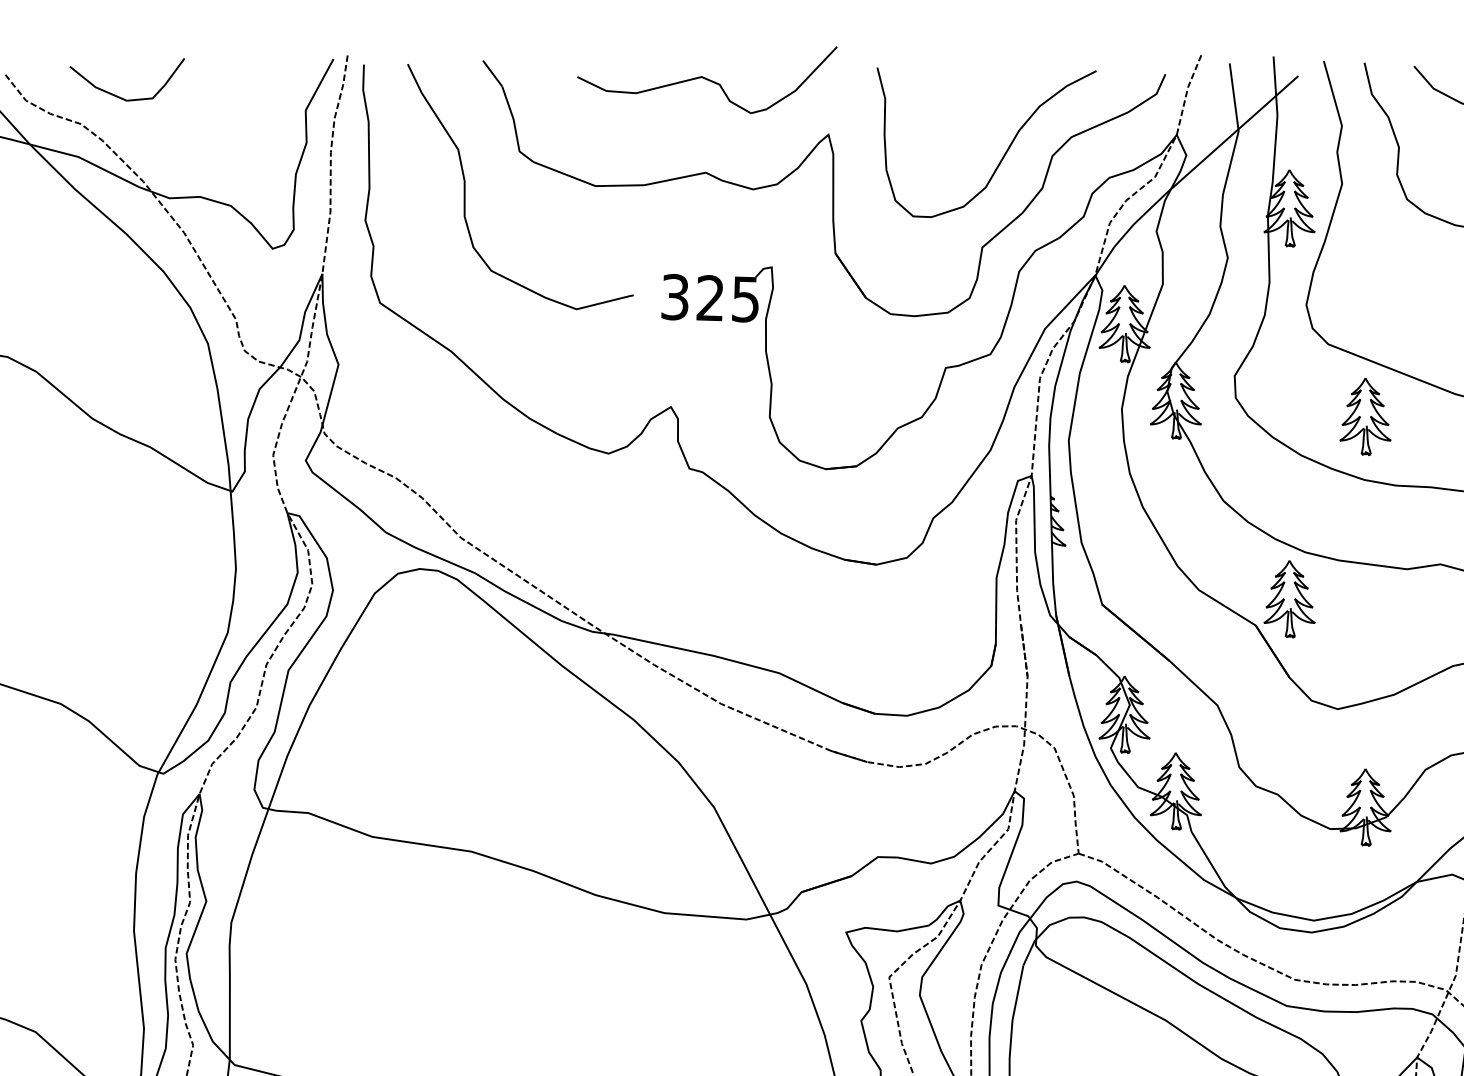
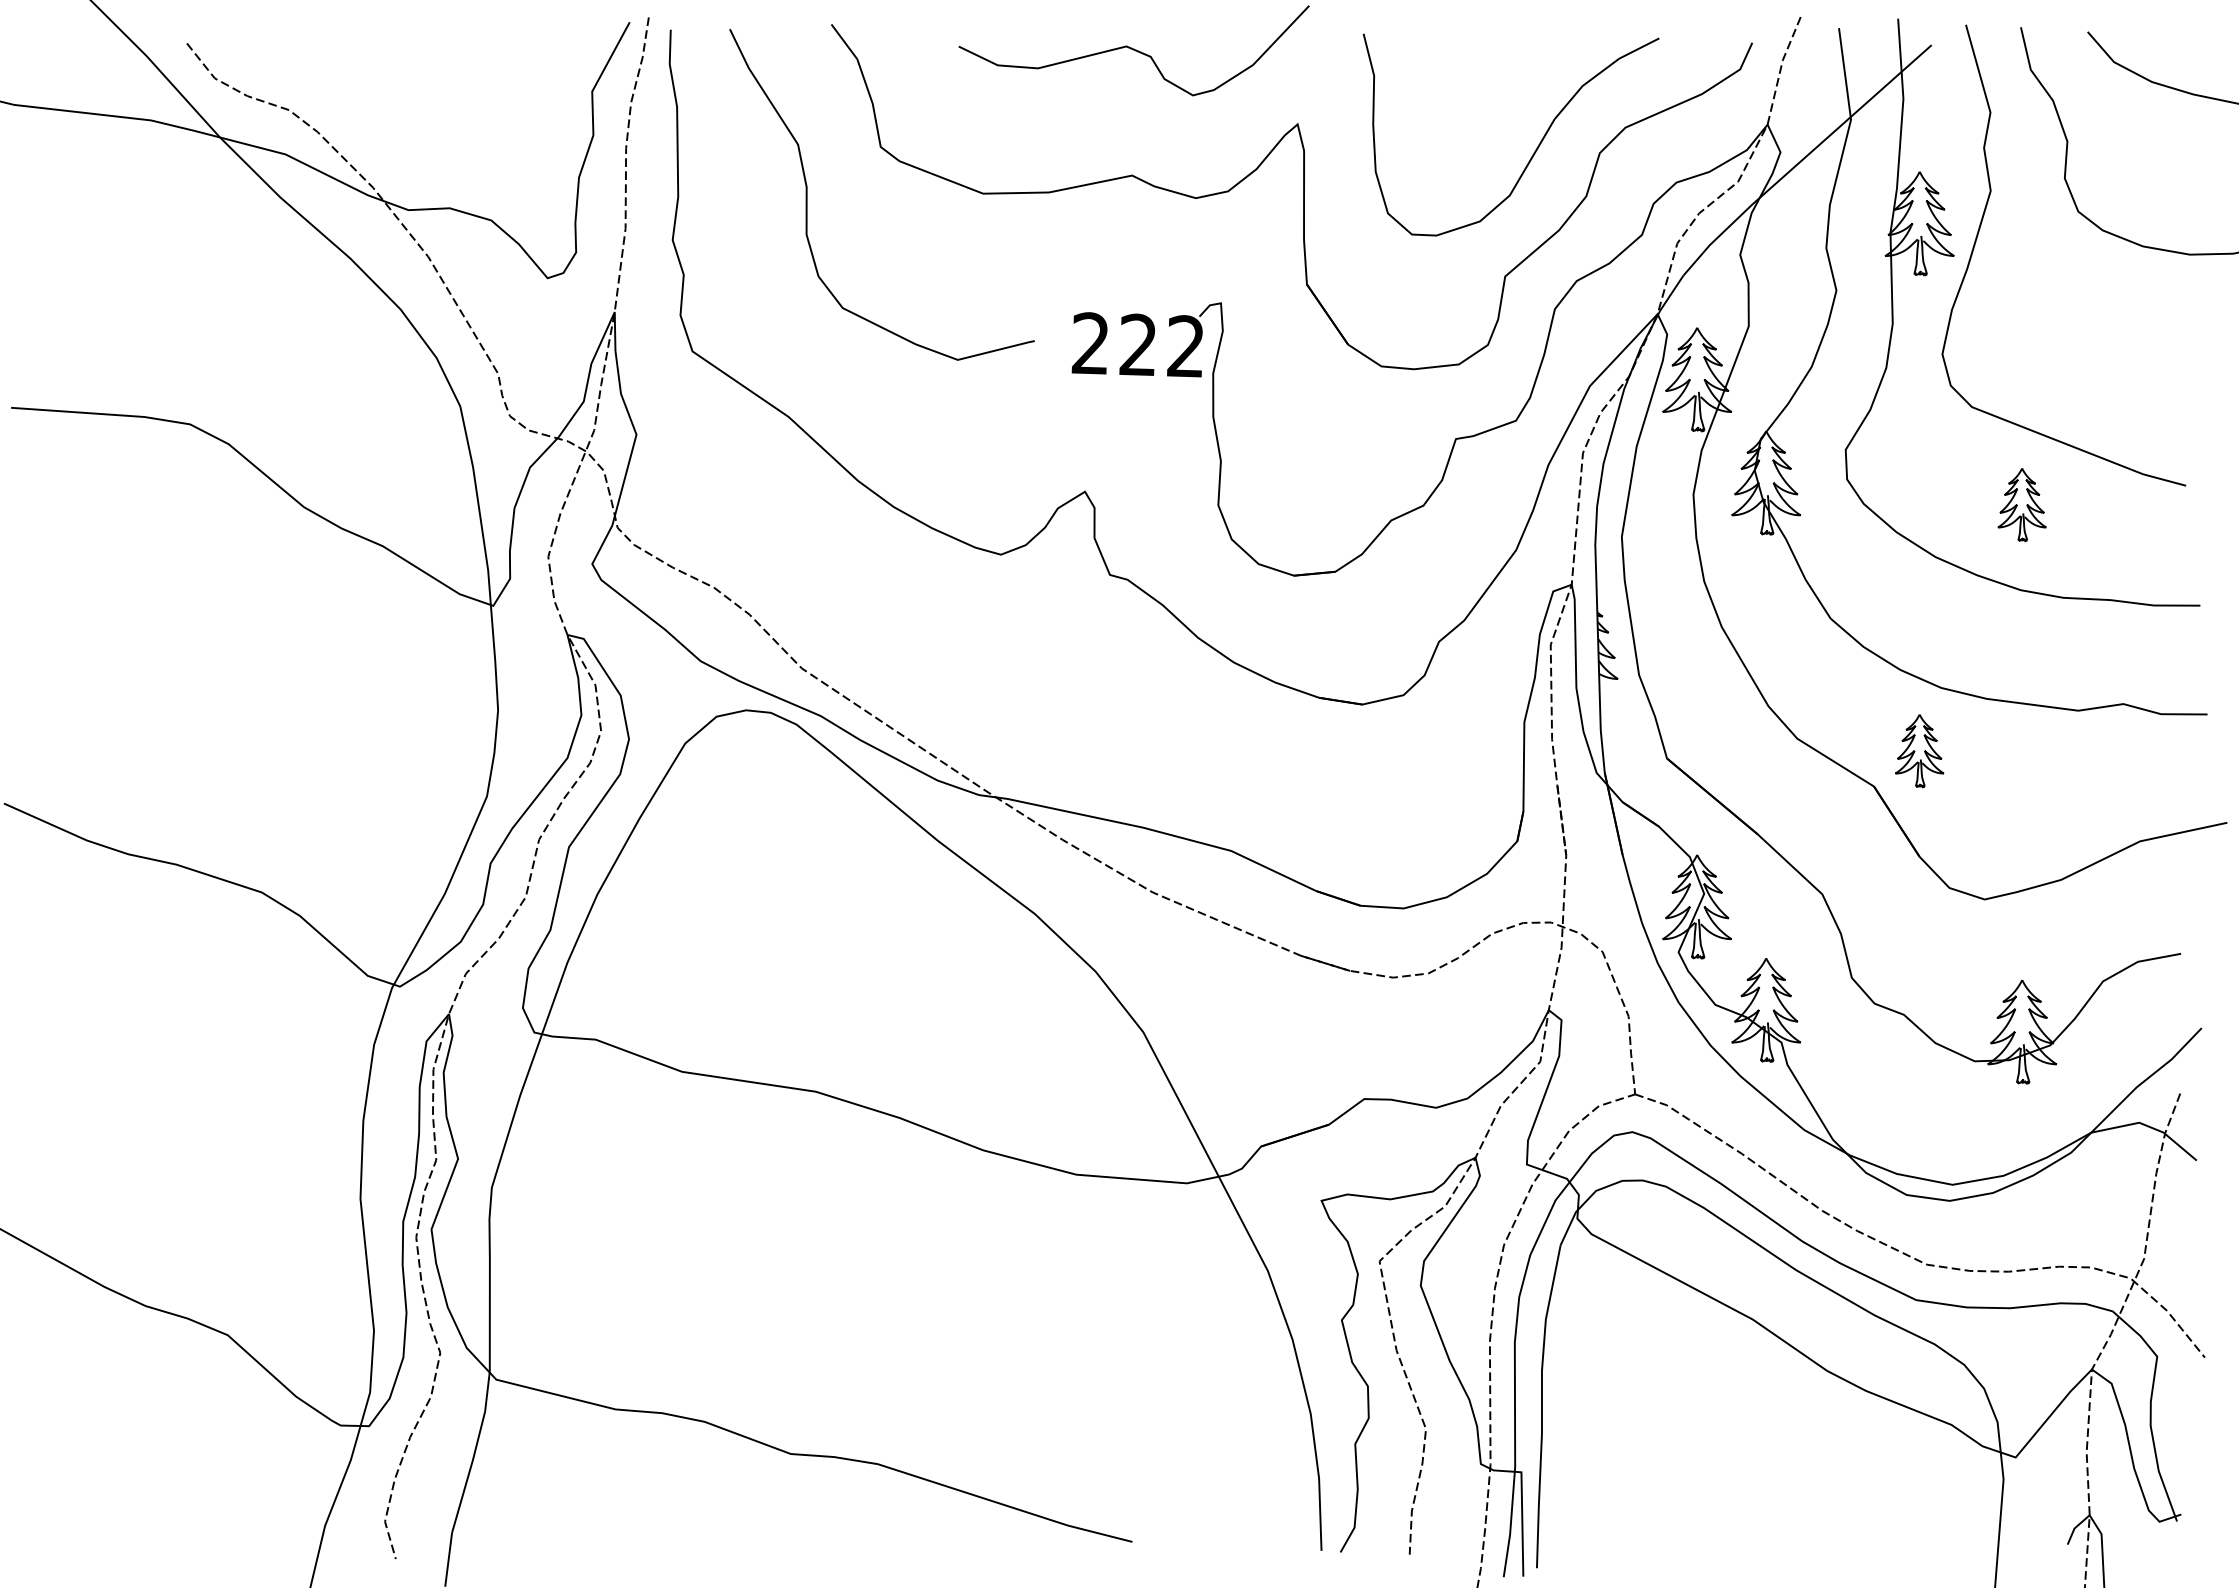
curve: (120, 97) -> (342, 73), removed
text: (709, 297) -> (1137, 344), 325 -> 222
part: (1364, 416) -> (2021, 504), size x0.7
part: (1289, 598) -> (1919, 750), size x0.7

